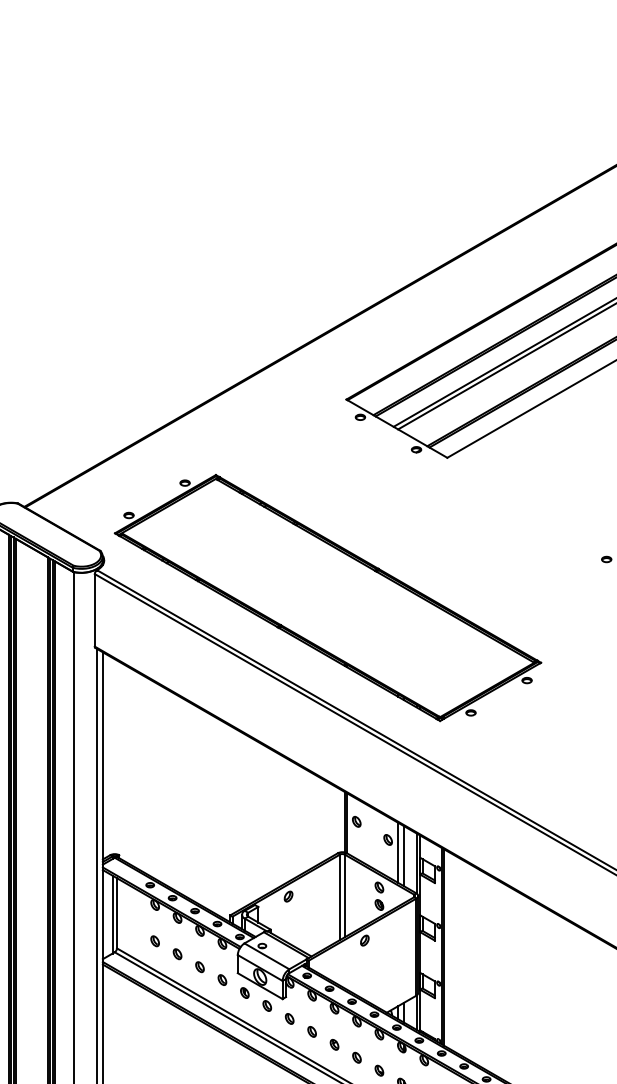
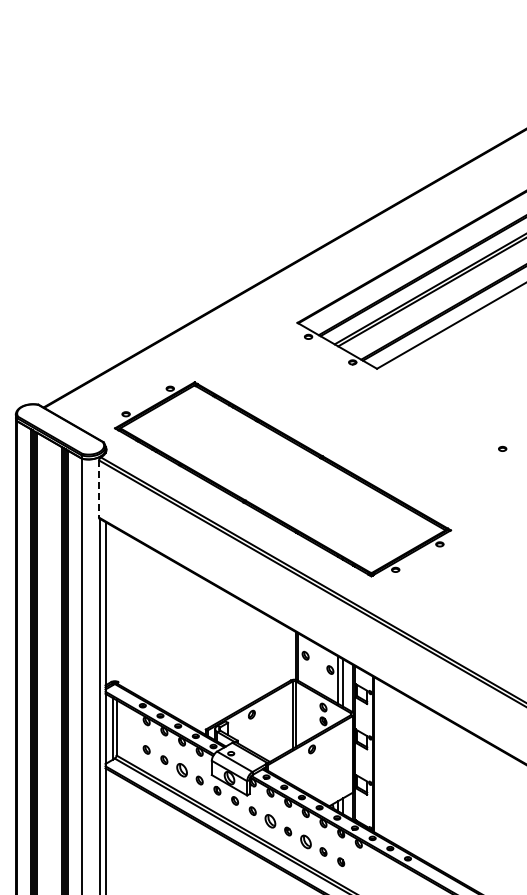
line: (95, 610) -> (99, 489), solid -> dashed
part: (199, 967) -> (181, 770), size x1.6
part: (312, 1032) -> (270, 821), size x1.6
part: (356, 1057) -> (305, 841), size x1.6

